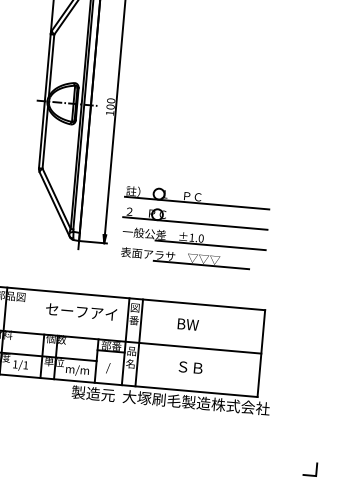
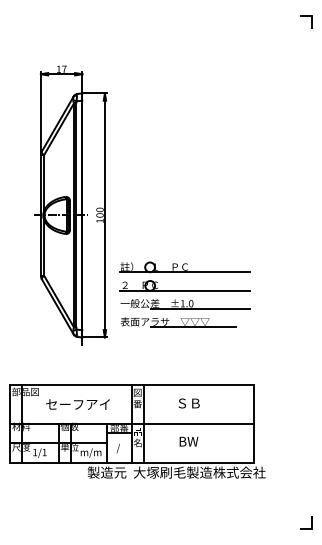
part: (194, 227) -> (184, 294), moved
text: (80, 311) -> (77, 404), moved
text: (190, 324) -> (188, 403), BW -> ＳＢ
text: (189, 367) -> (190, 441), ＳＢ -> BW

